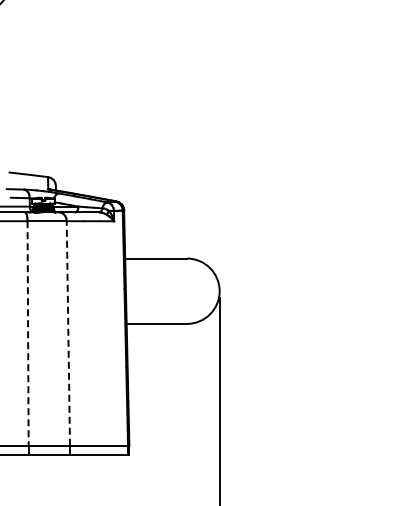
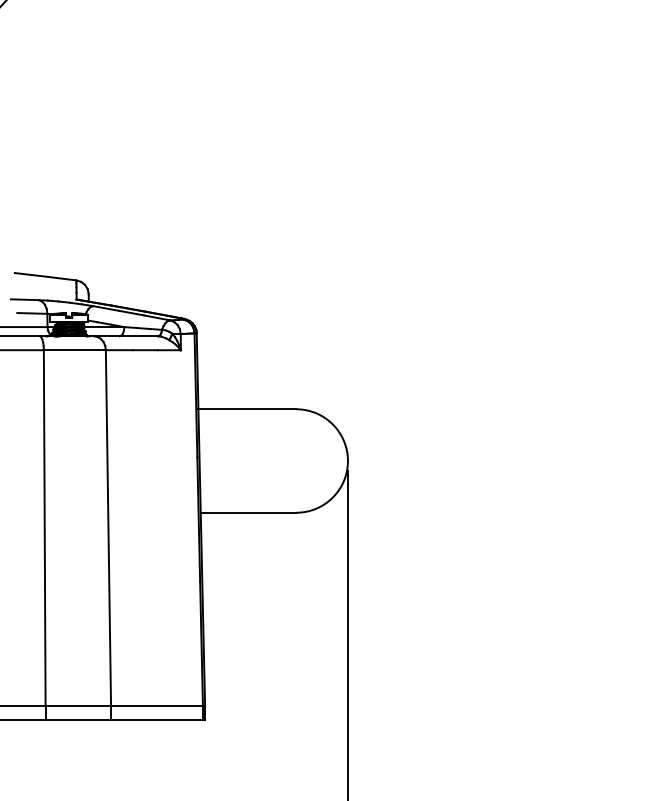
line: (68, 333) -> (108, 527), dashed -> solid
line: (28, 334) -> (45, 529), dashed -> solid

